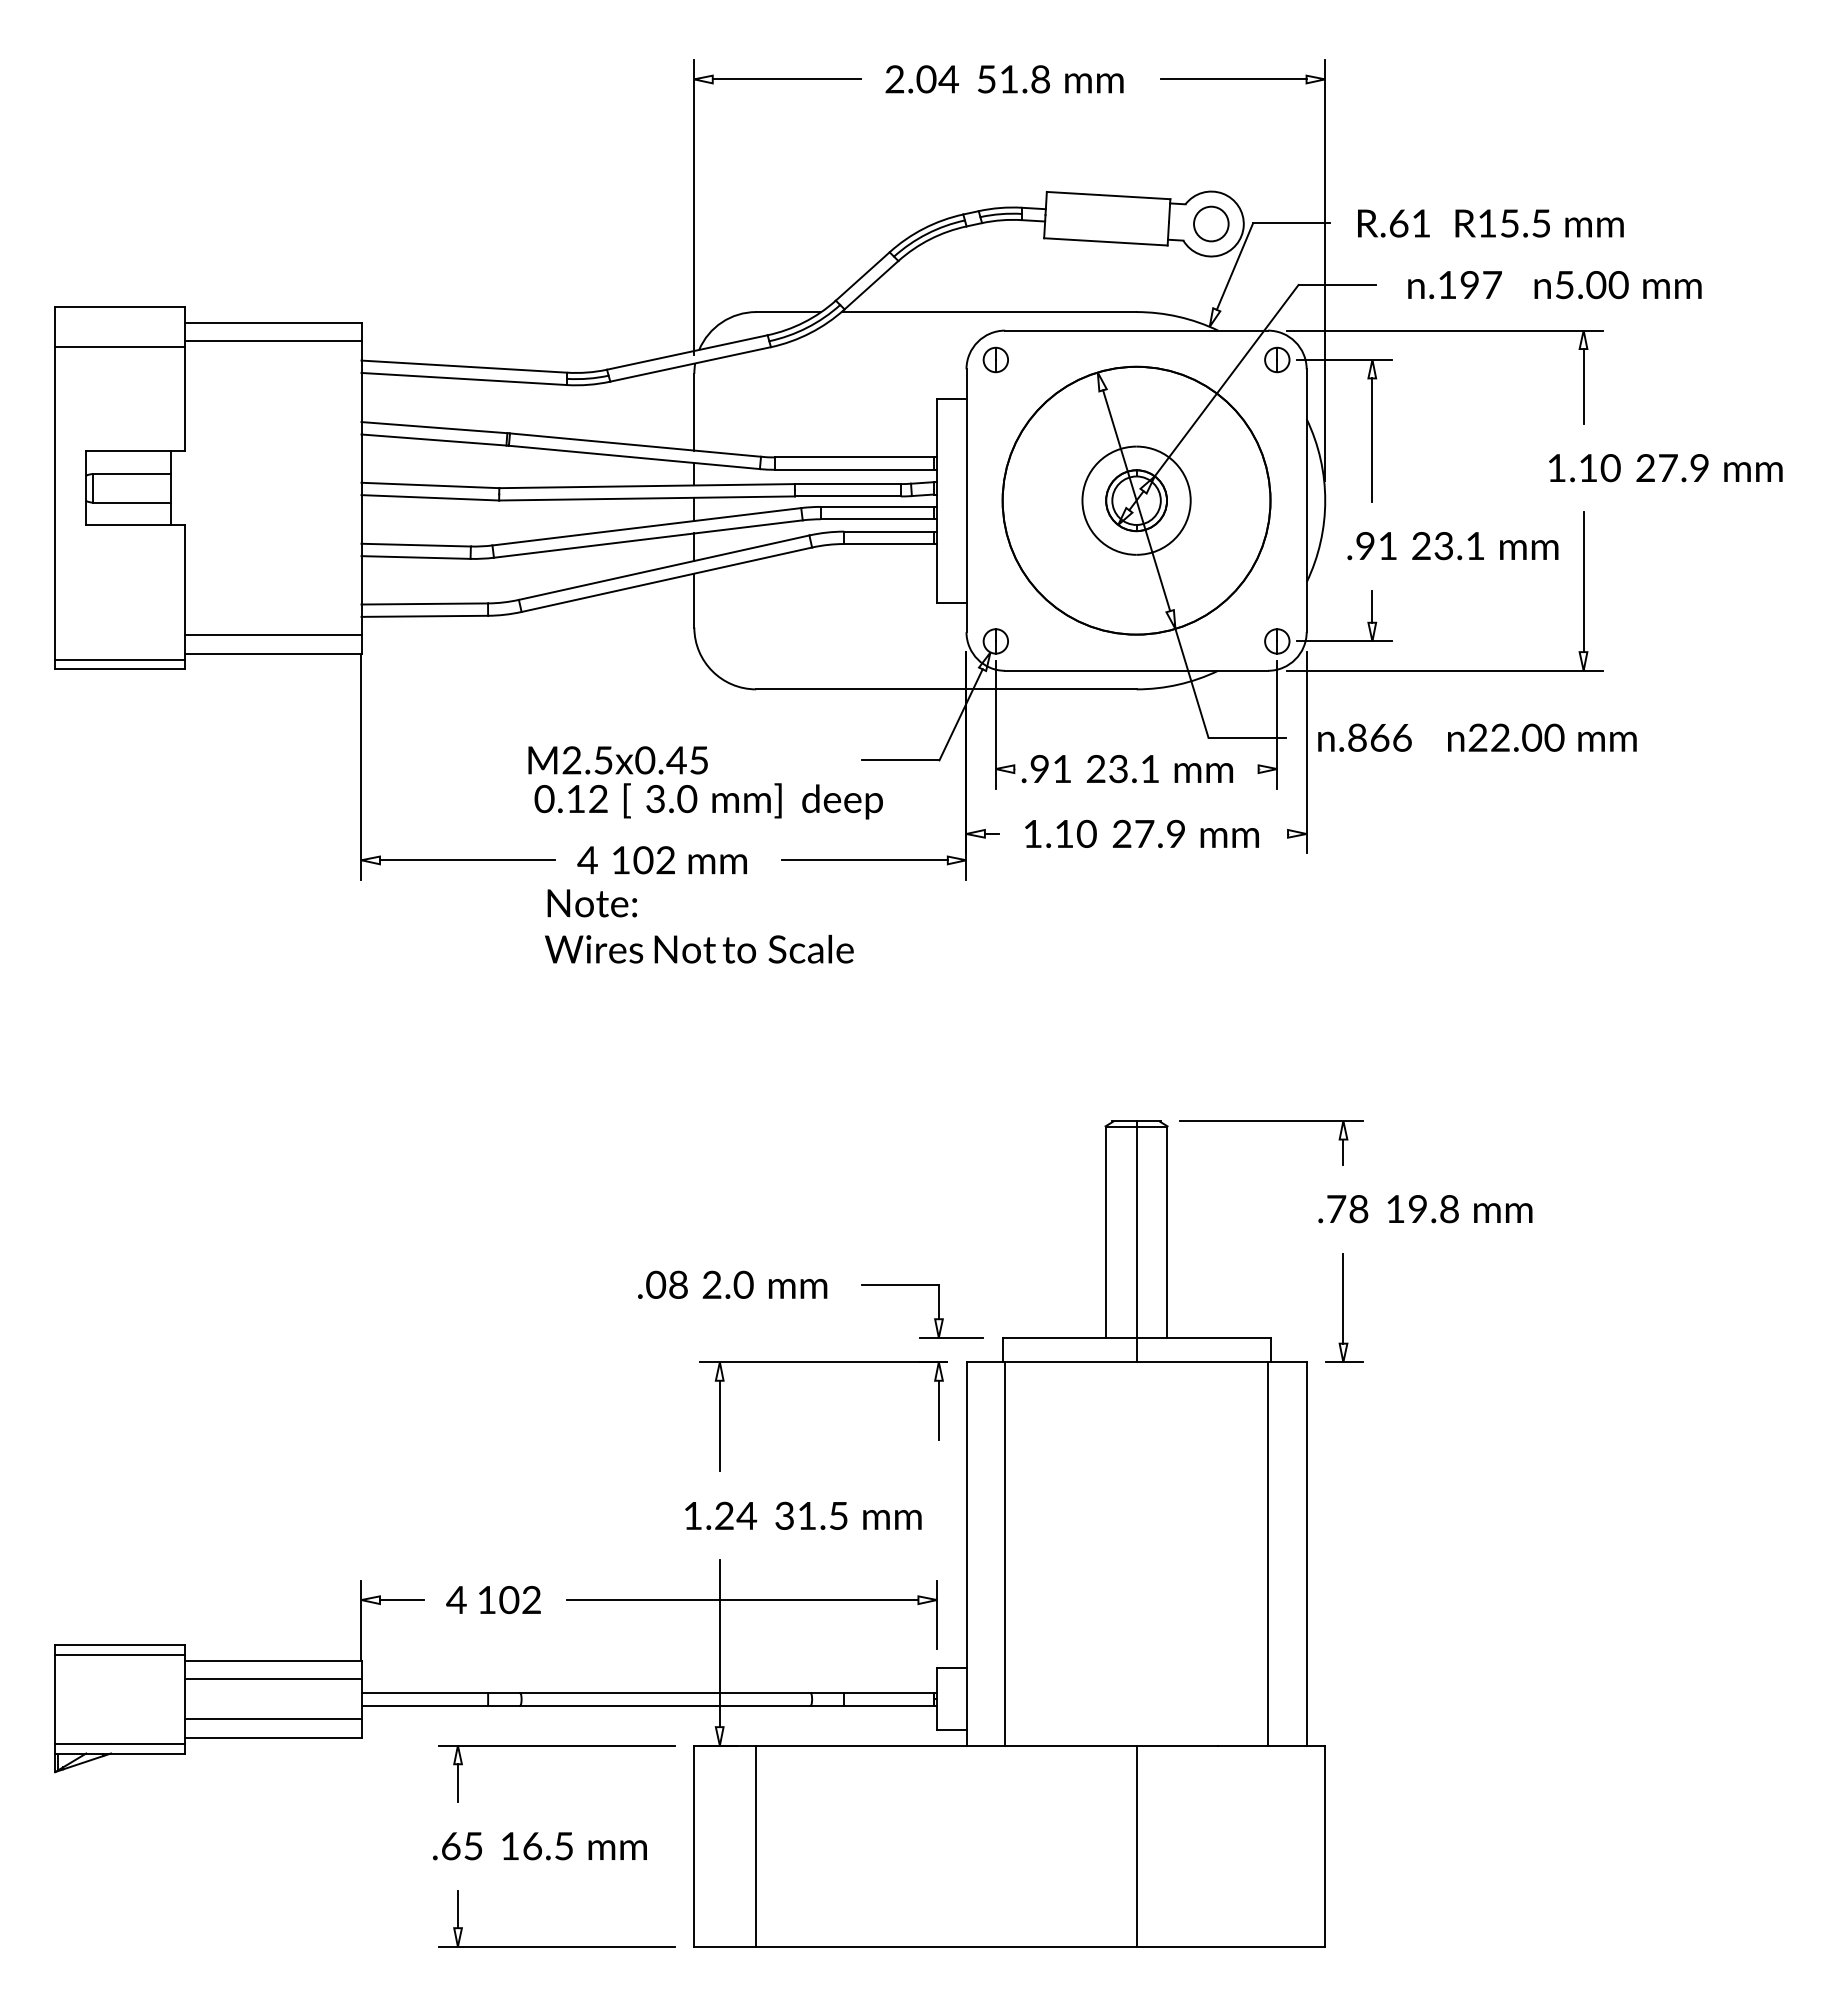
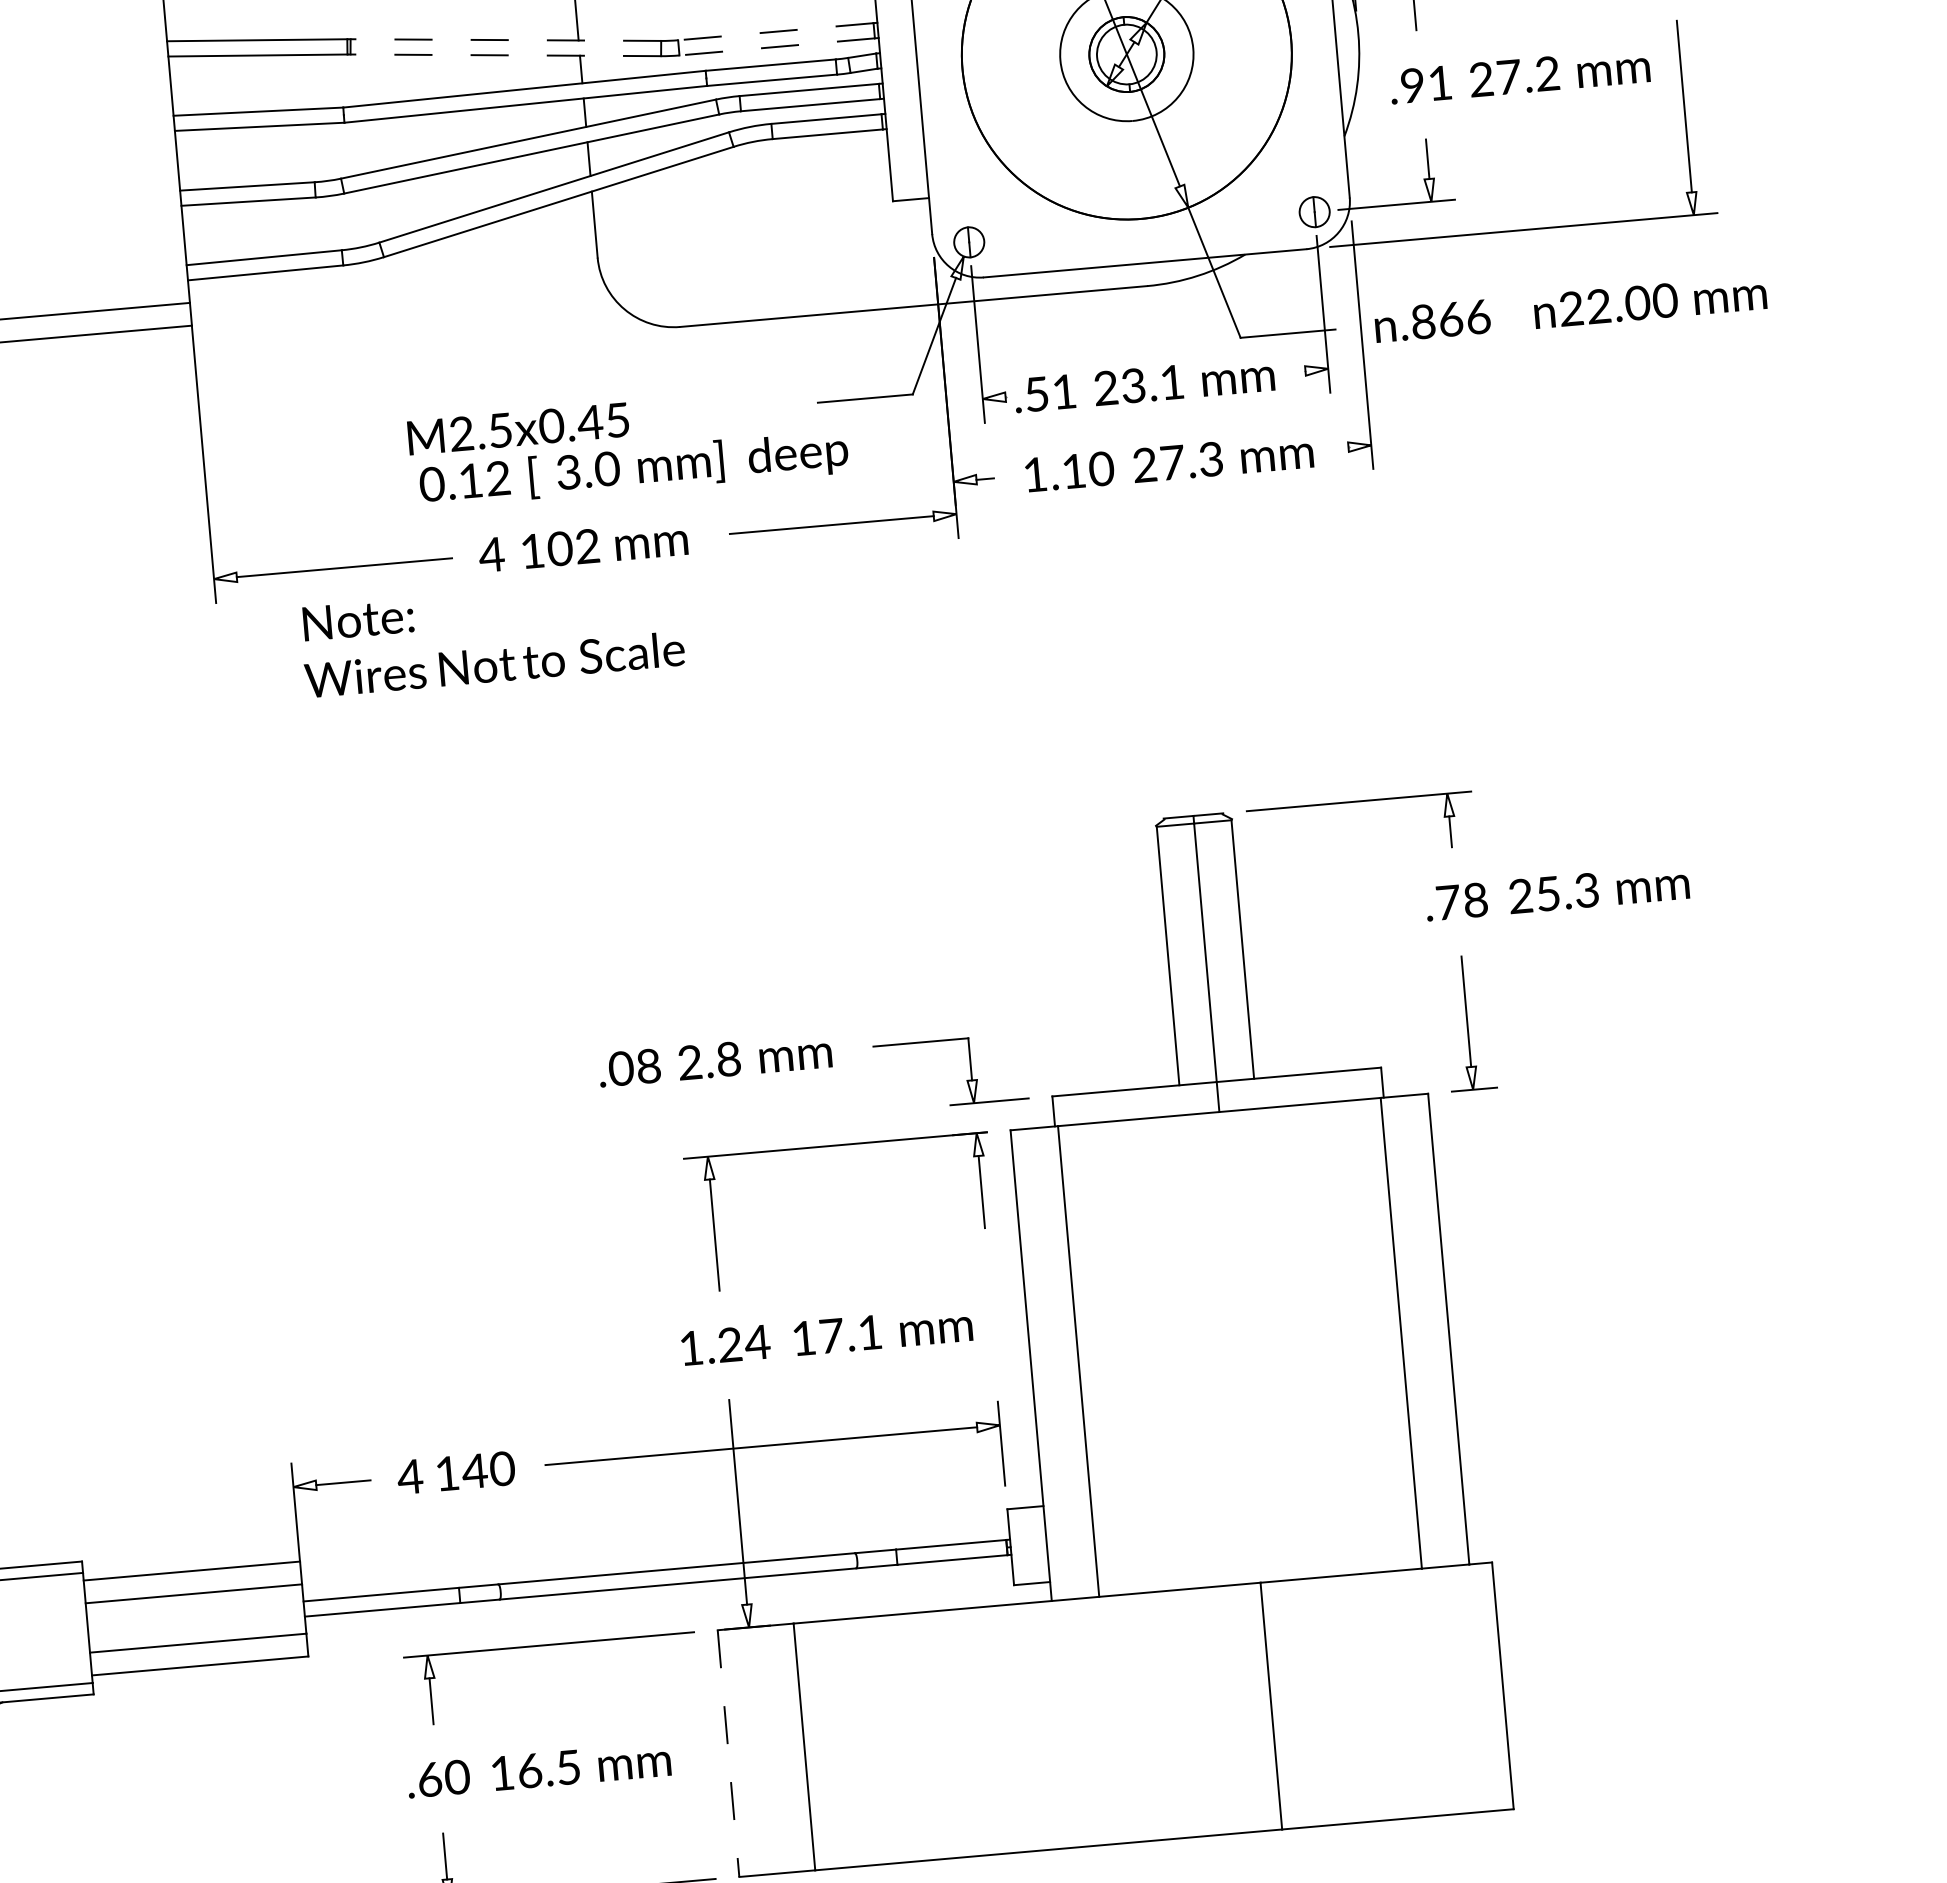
line: (635, 445) -> (505, 40), solid -> dashed
line: (633, 457) -> (504, 55), solid -> dashed
line: (854, 457) -> (775, 31), solid -> dashed
line: (854, 469) -> (777, 46), solid -> dashed
text: (1459, 546) -> (1528, 76), 23.1 -> 27.2
text: (1039, 769) -> (1036, 394), .91 -> .51
text: (1175, 834) -> (1210, 460), 27.9 -> 27.3
text: (699, 926) -> (492, 636), moved
text: (1422, 1209) -> (1553, 893), 19.8 -> 25.3
text: (743, 1285) -> (728, 1060), 2.0 -> 2.8
text: (811, 1515) -> (836, 1335), 31.5 -> 17.1
text: (519, 1600) -> (487, 1470), 102 -> 140
text: (473, 1846) -> (457, 1777), .65 -> .60
line: (694, 1846) -> (728, 1753), solid -> dashed

